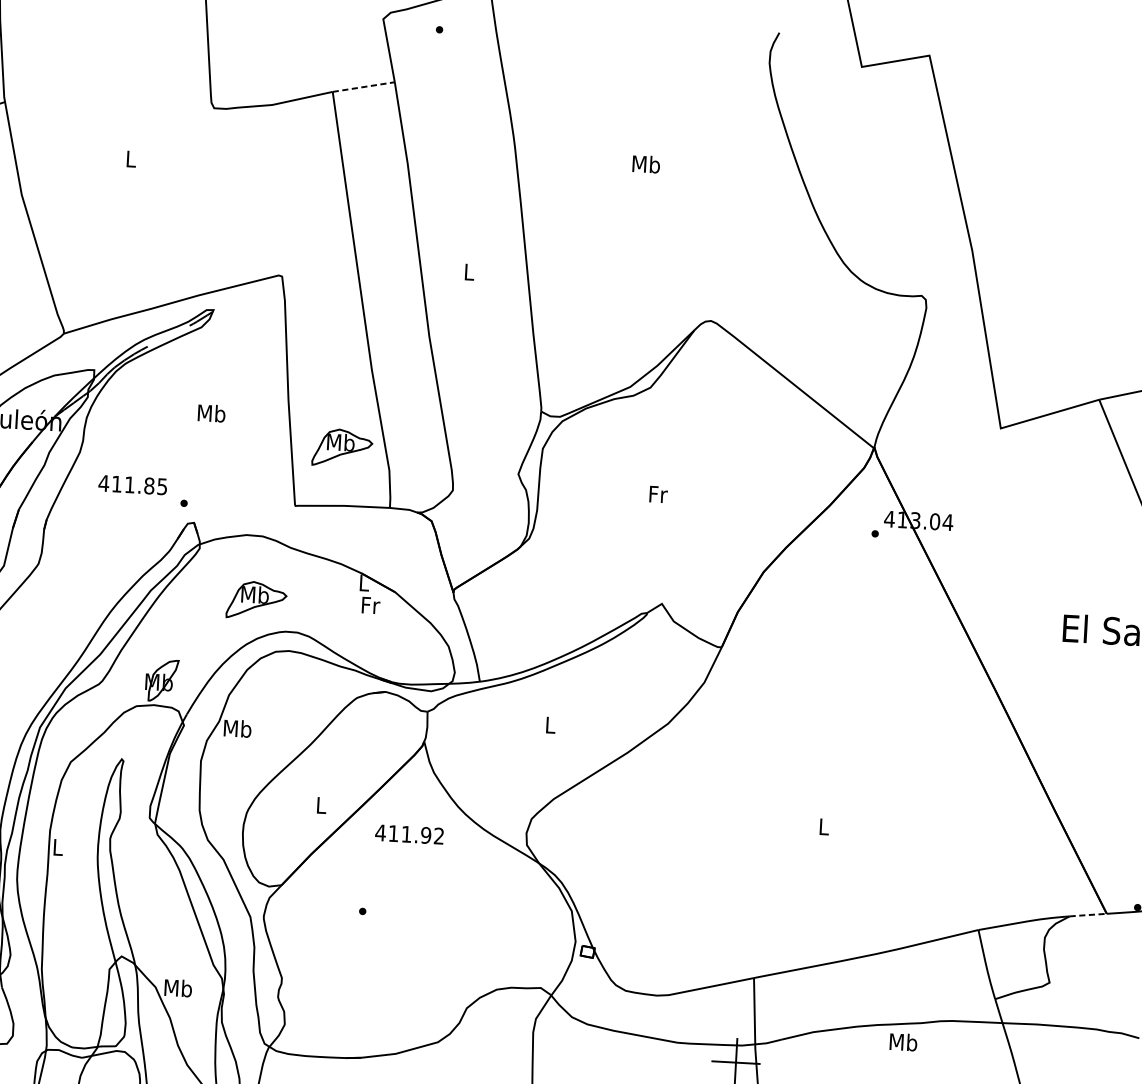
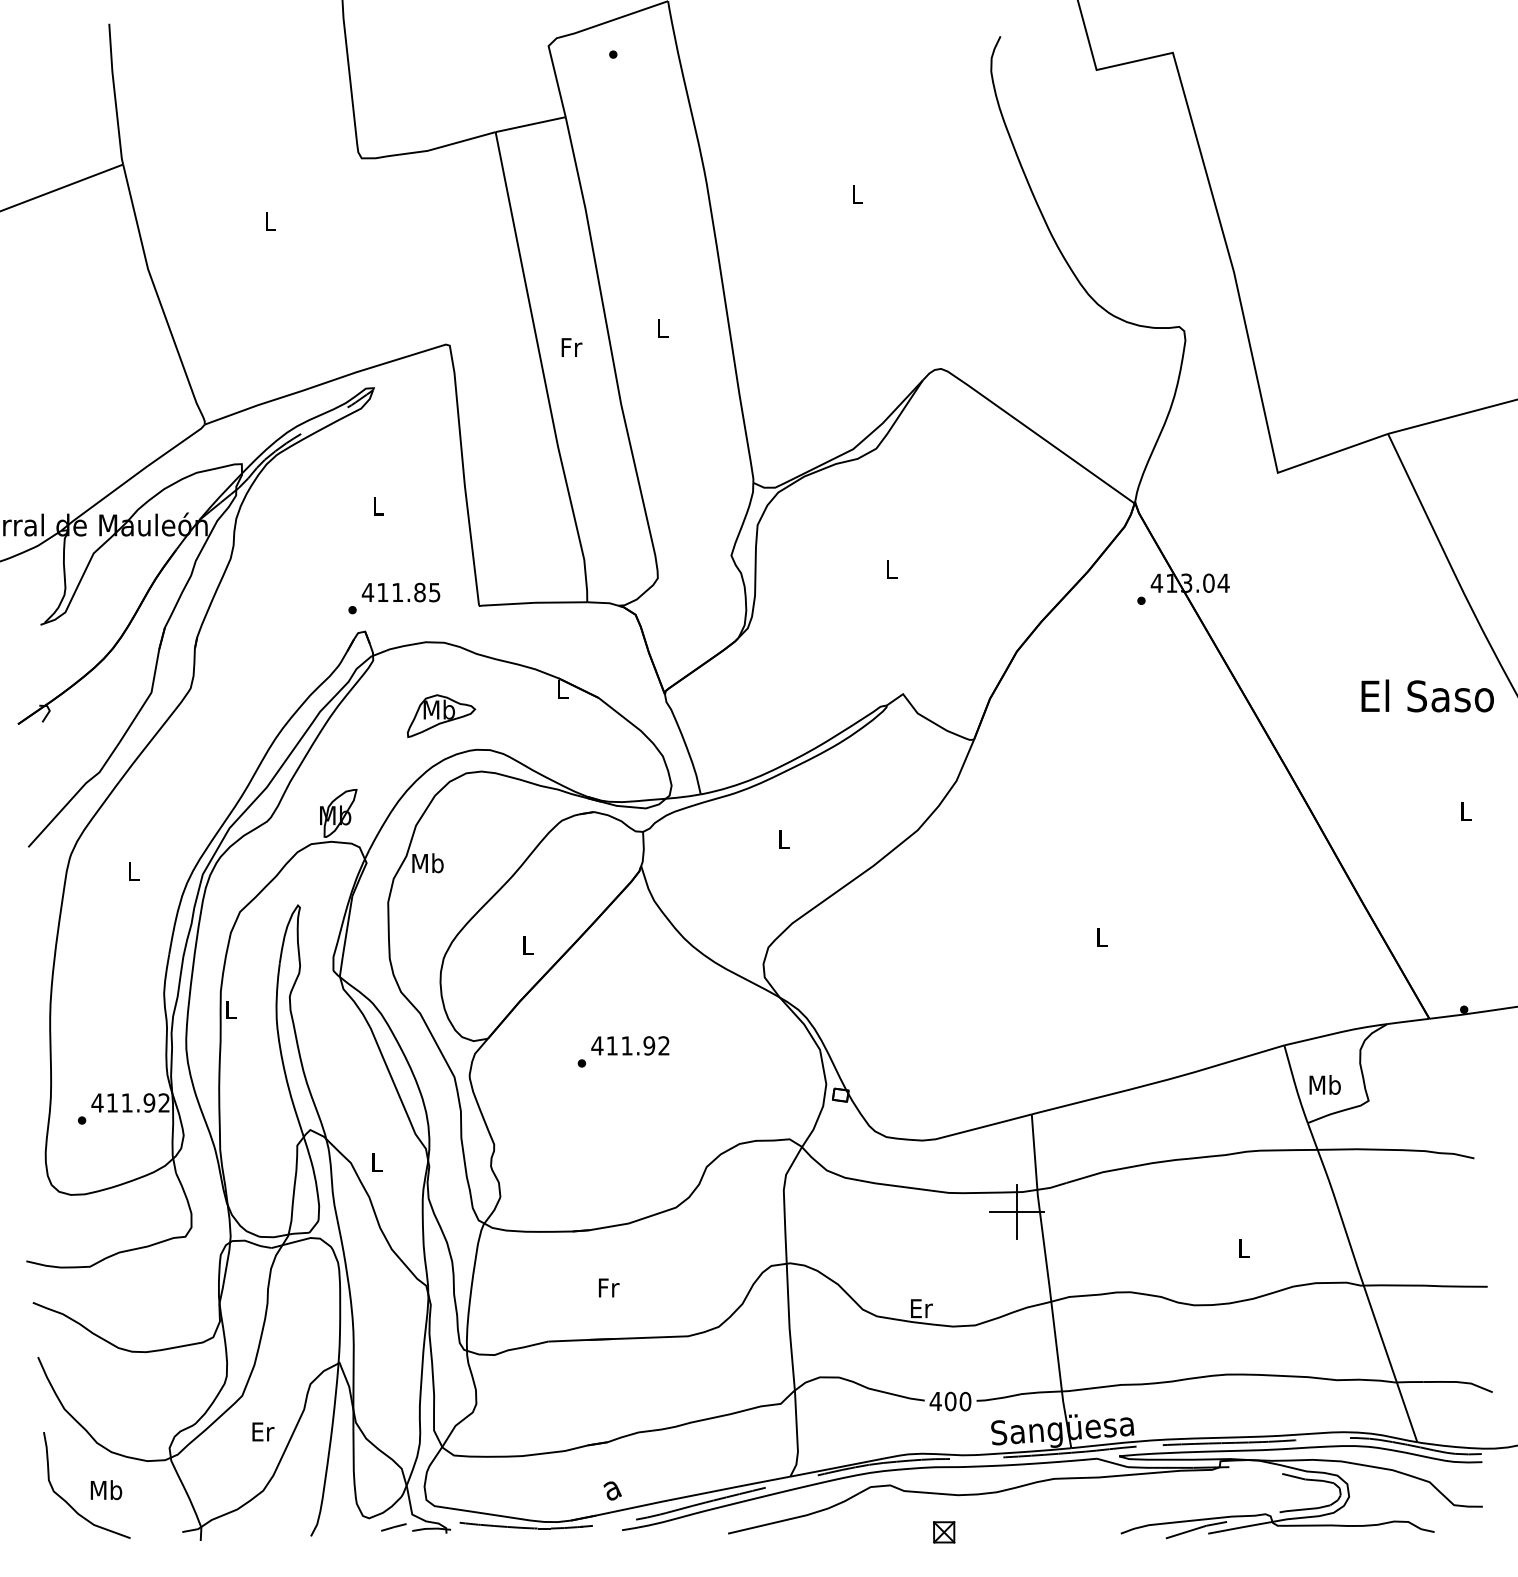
line: (364, 86) -> (531, 124), dashed -> solid
text: (646, 164) -> (857, 194), Mb -> L
text: (211, 412) -> (377, 505), Mb -> L
part: (342, 447) -> (529, 536), removed
text: (132, 484) -> (400, 592), moved
text: (658, 494) -> (892, 569), Fr -> L
text: (370, 605) -> (571, 347), moved
text: (409, 834) -> (630, 1045), moved
line: (1087, 915) -> (1407, 1021), dashed -> solid
text: (178, 988) -> (376, 1162), Mb -> L
text: (903, 1041) -> (1324, 1084), moved

